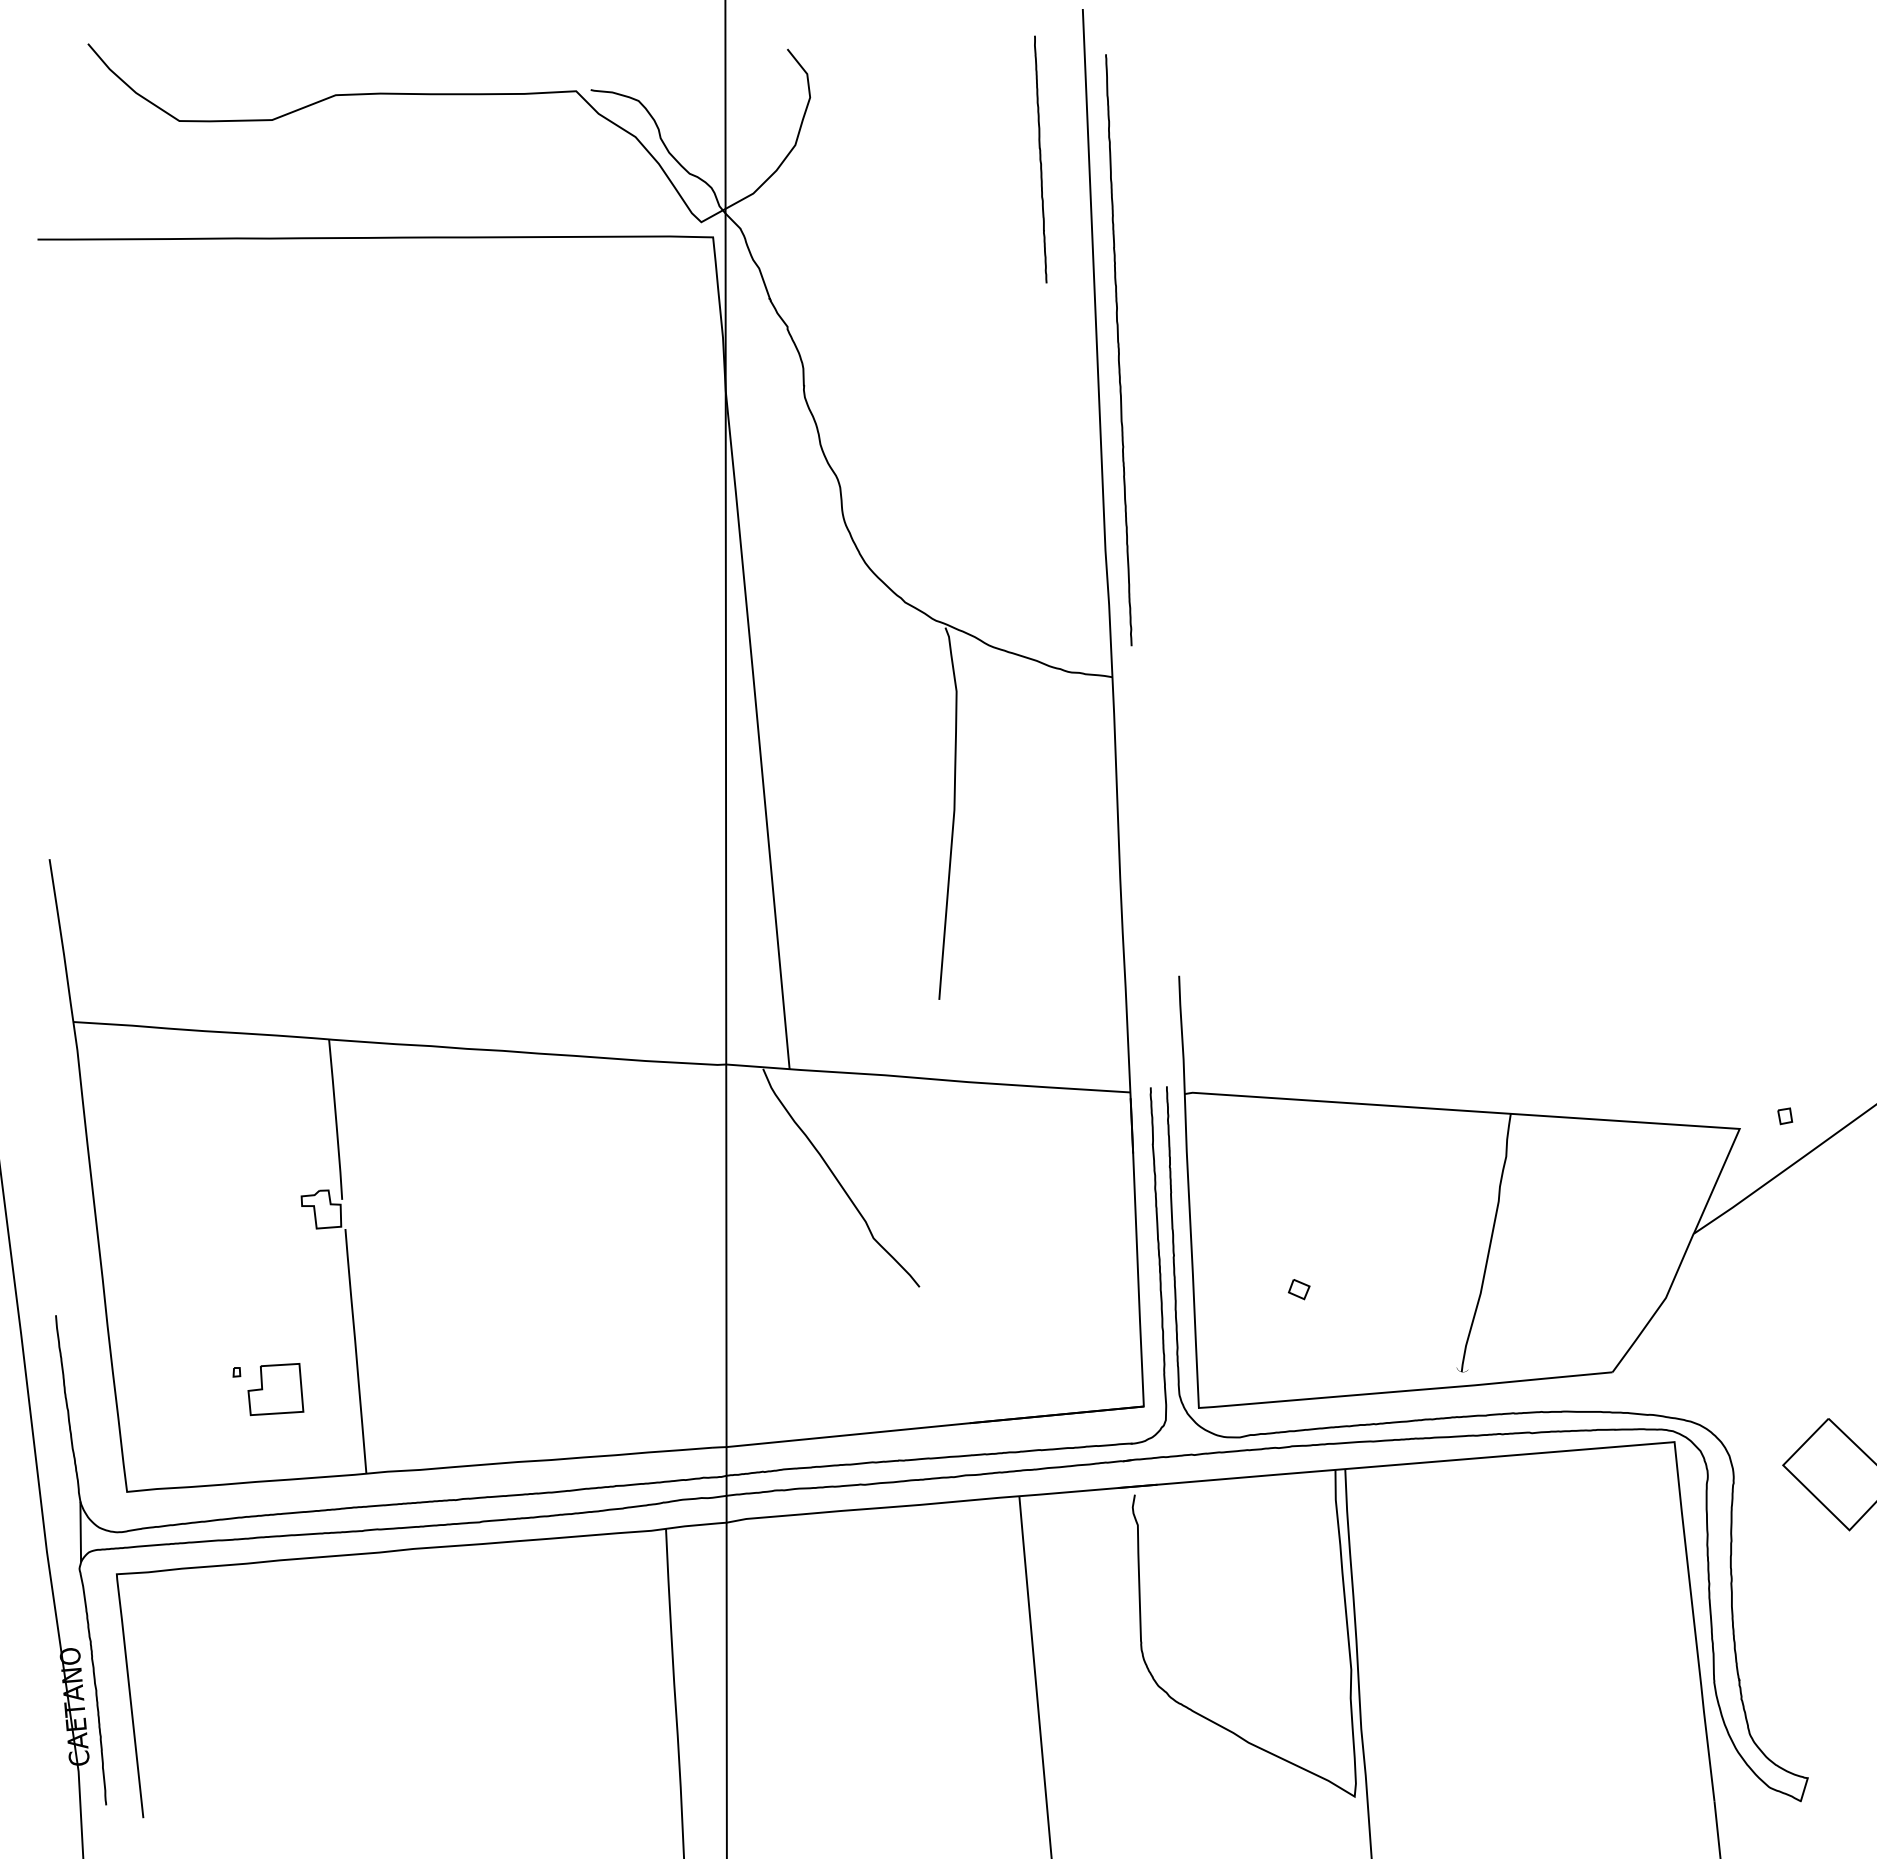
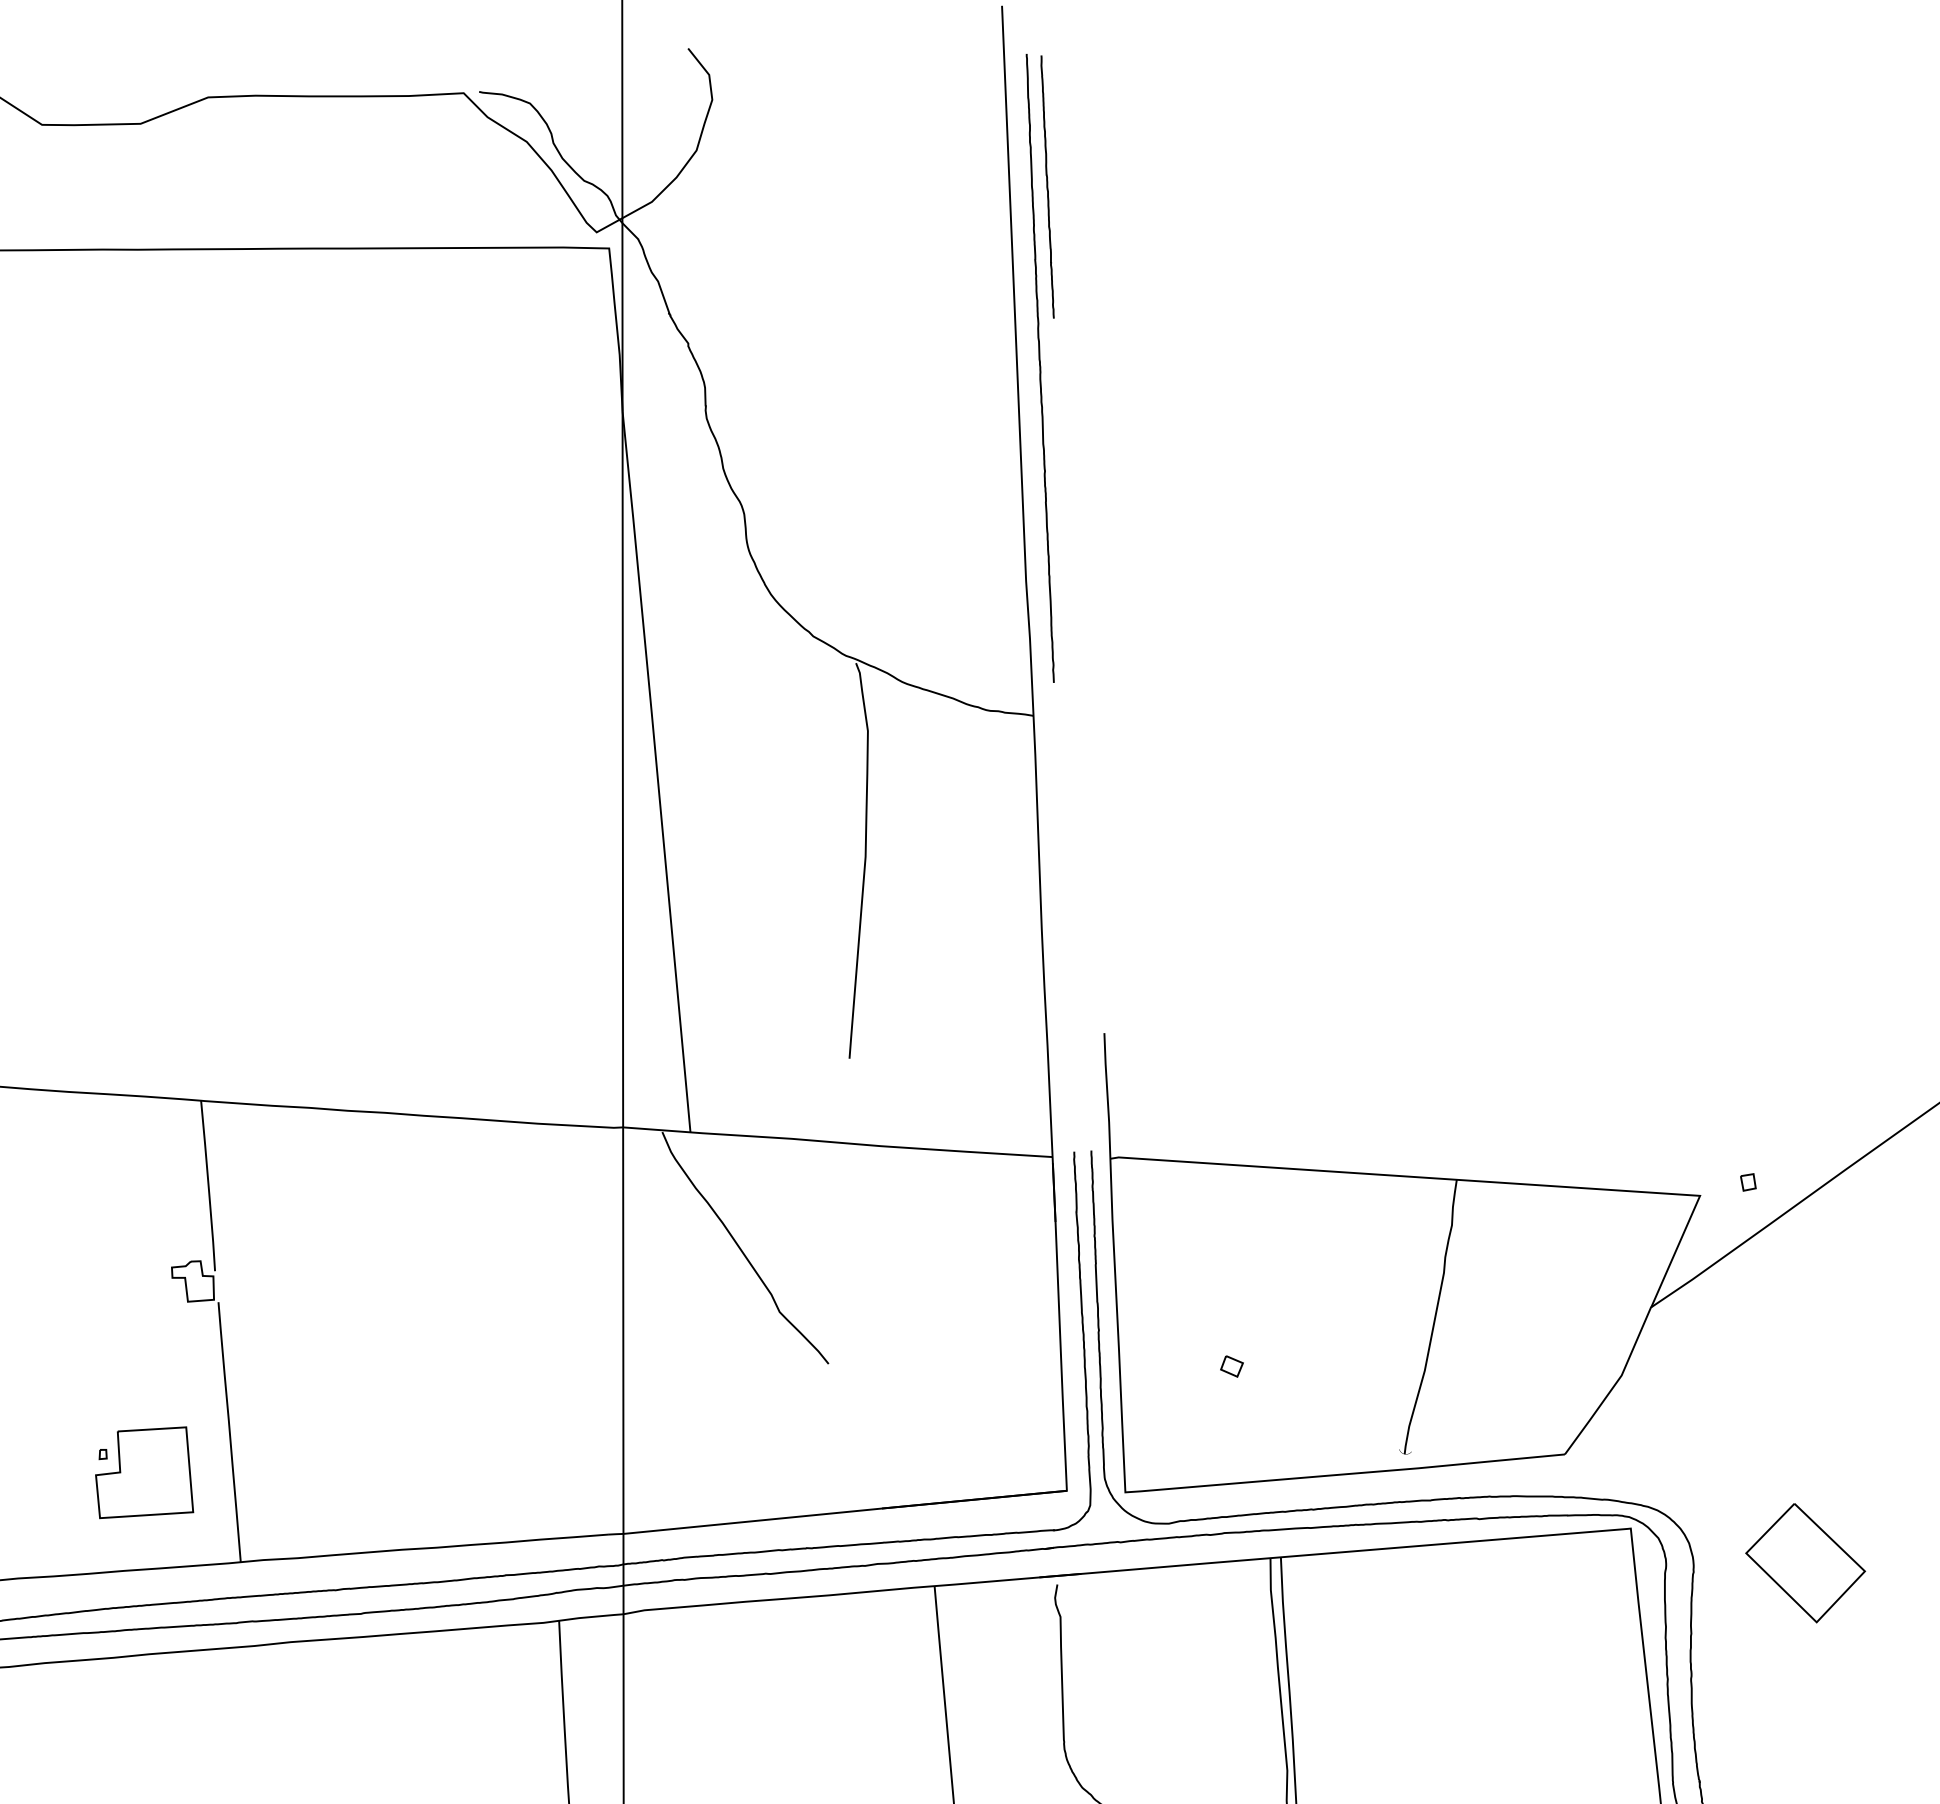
line: (1040, 159) -> (1047, 186), moved
part: (275, 1389) -> (144, 1472), size x1.67

